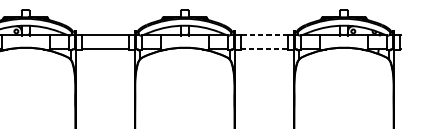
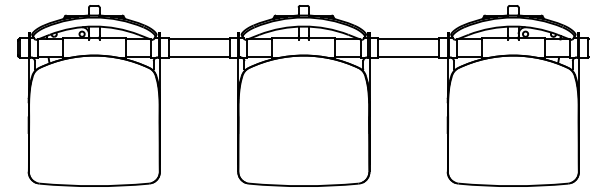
line: (264, 35) -> (408, 39), dashed -> solid
line: (264, 48) -> (408, 56), dashed -> solid

